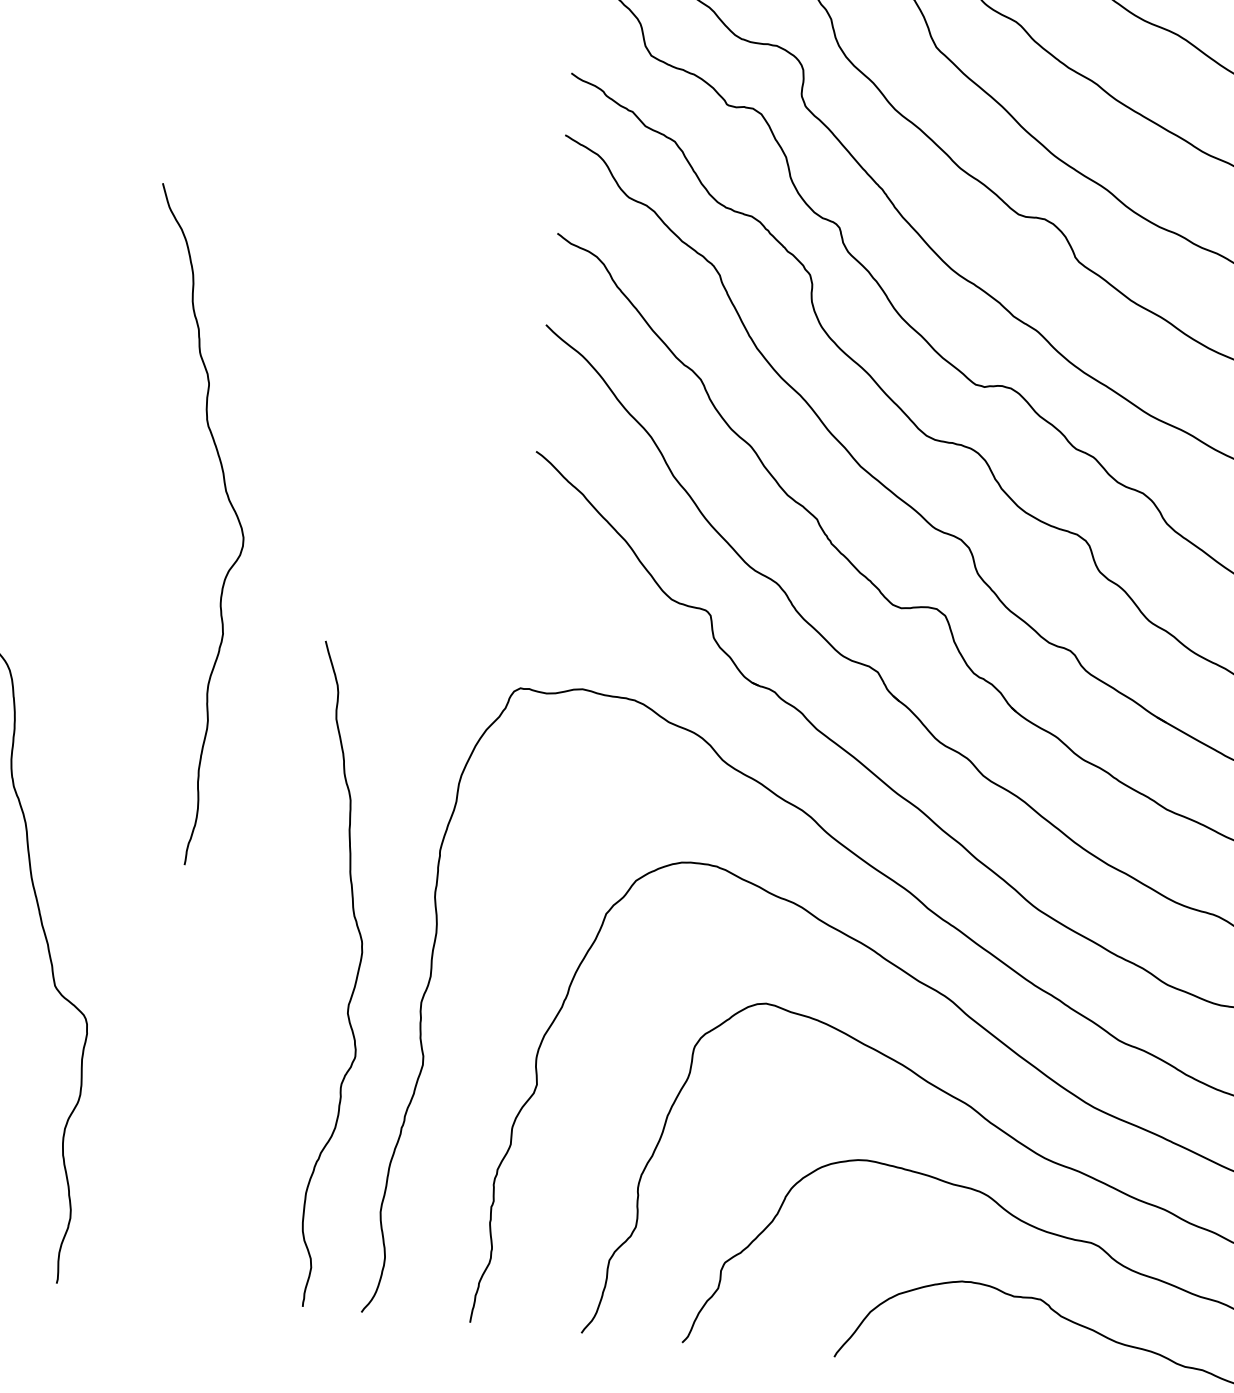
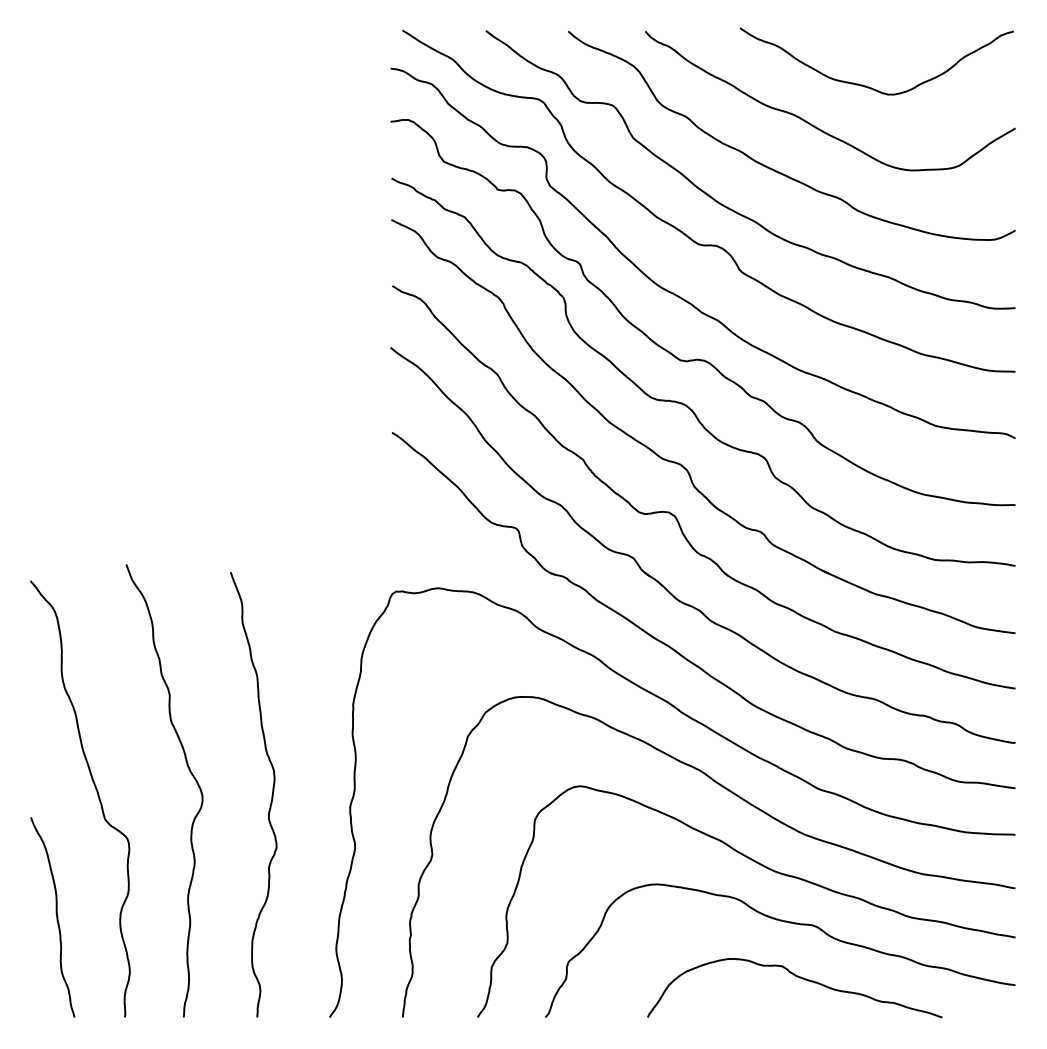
curve: (230, 506) -> (191, 775), moved
curve: (355, 977) -> (271, 794), moved

